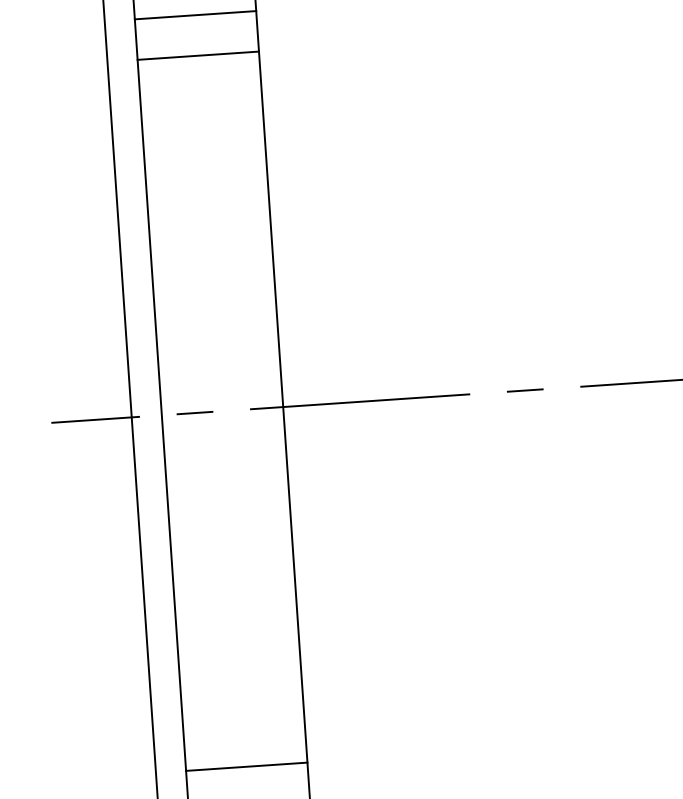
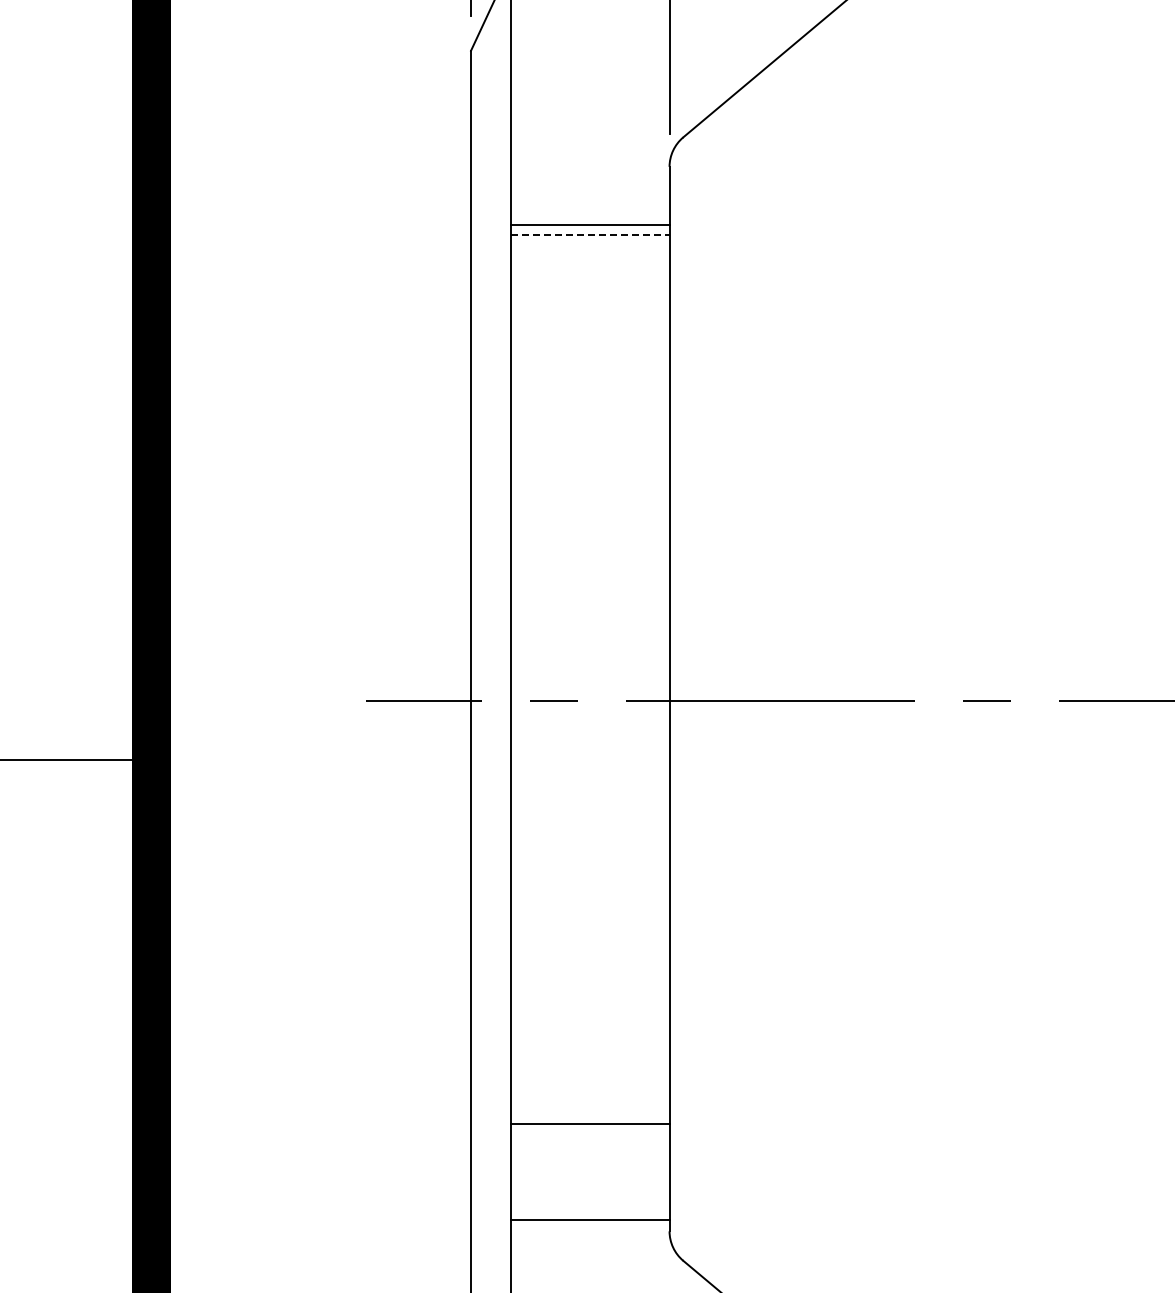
line: (195, 15) -> (589, 225), moved
line: (198, 56) -> (590, 235), solid -> dashed
line: (246, 766) -> (589, 1123), moved

